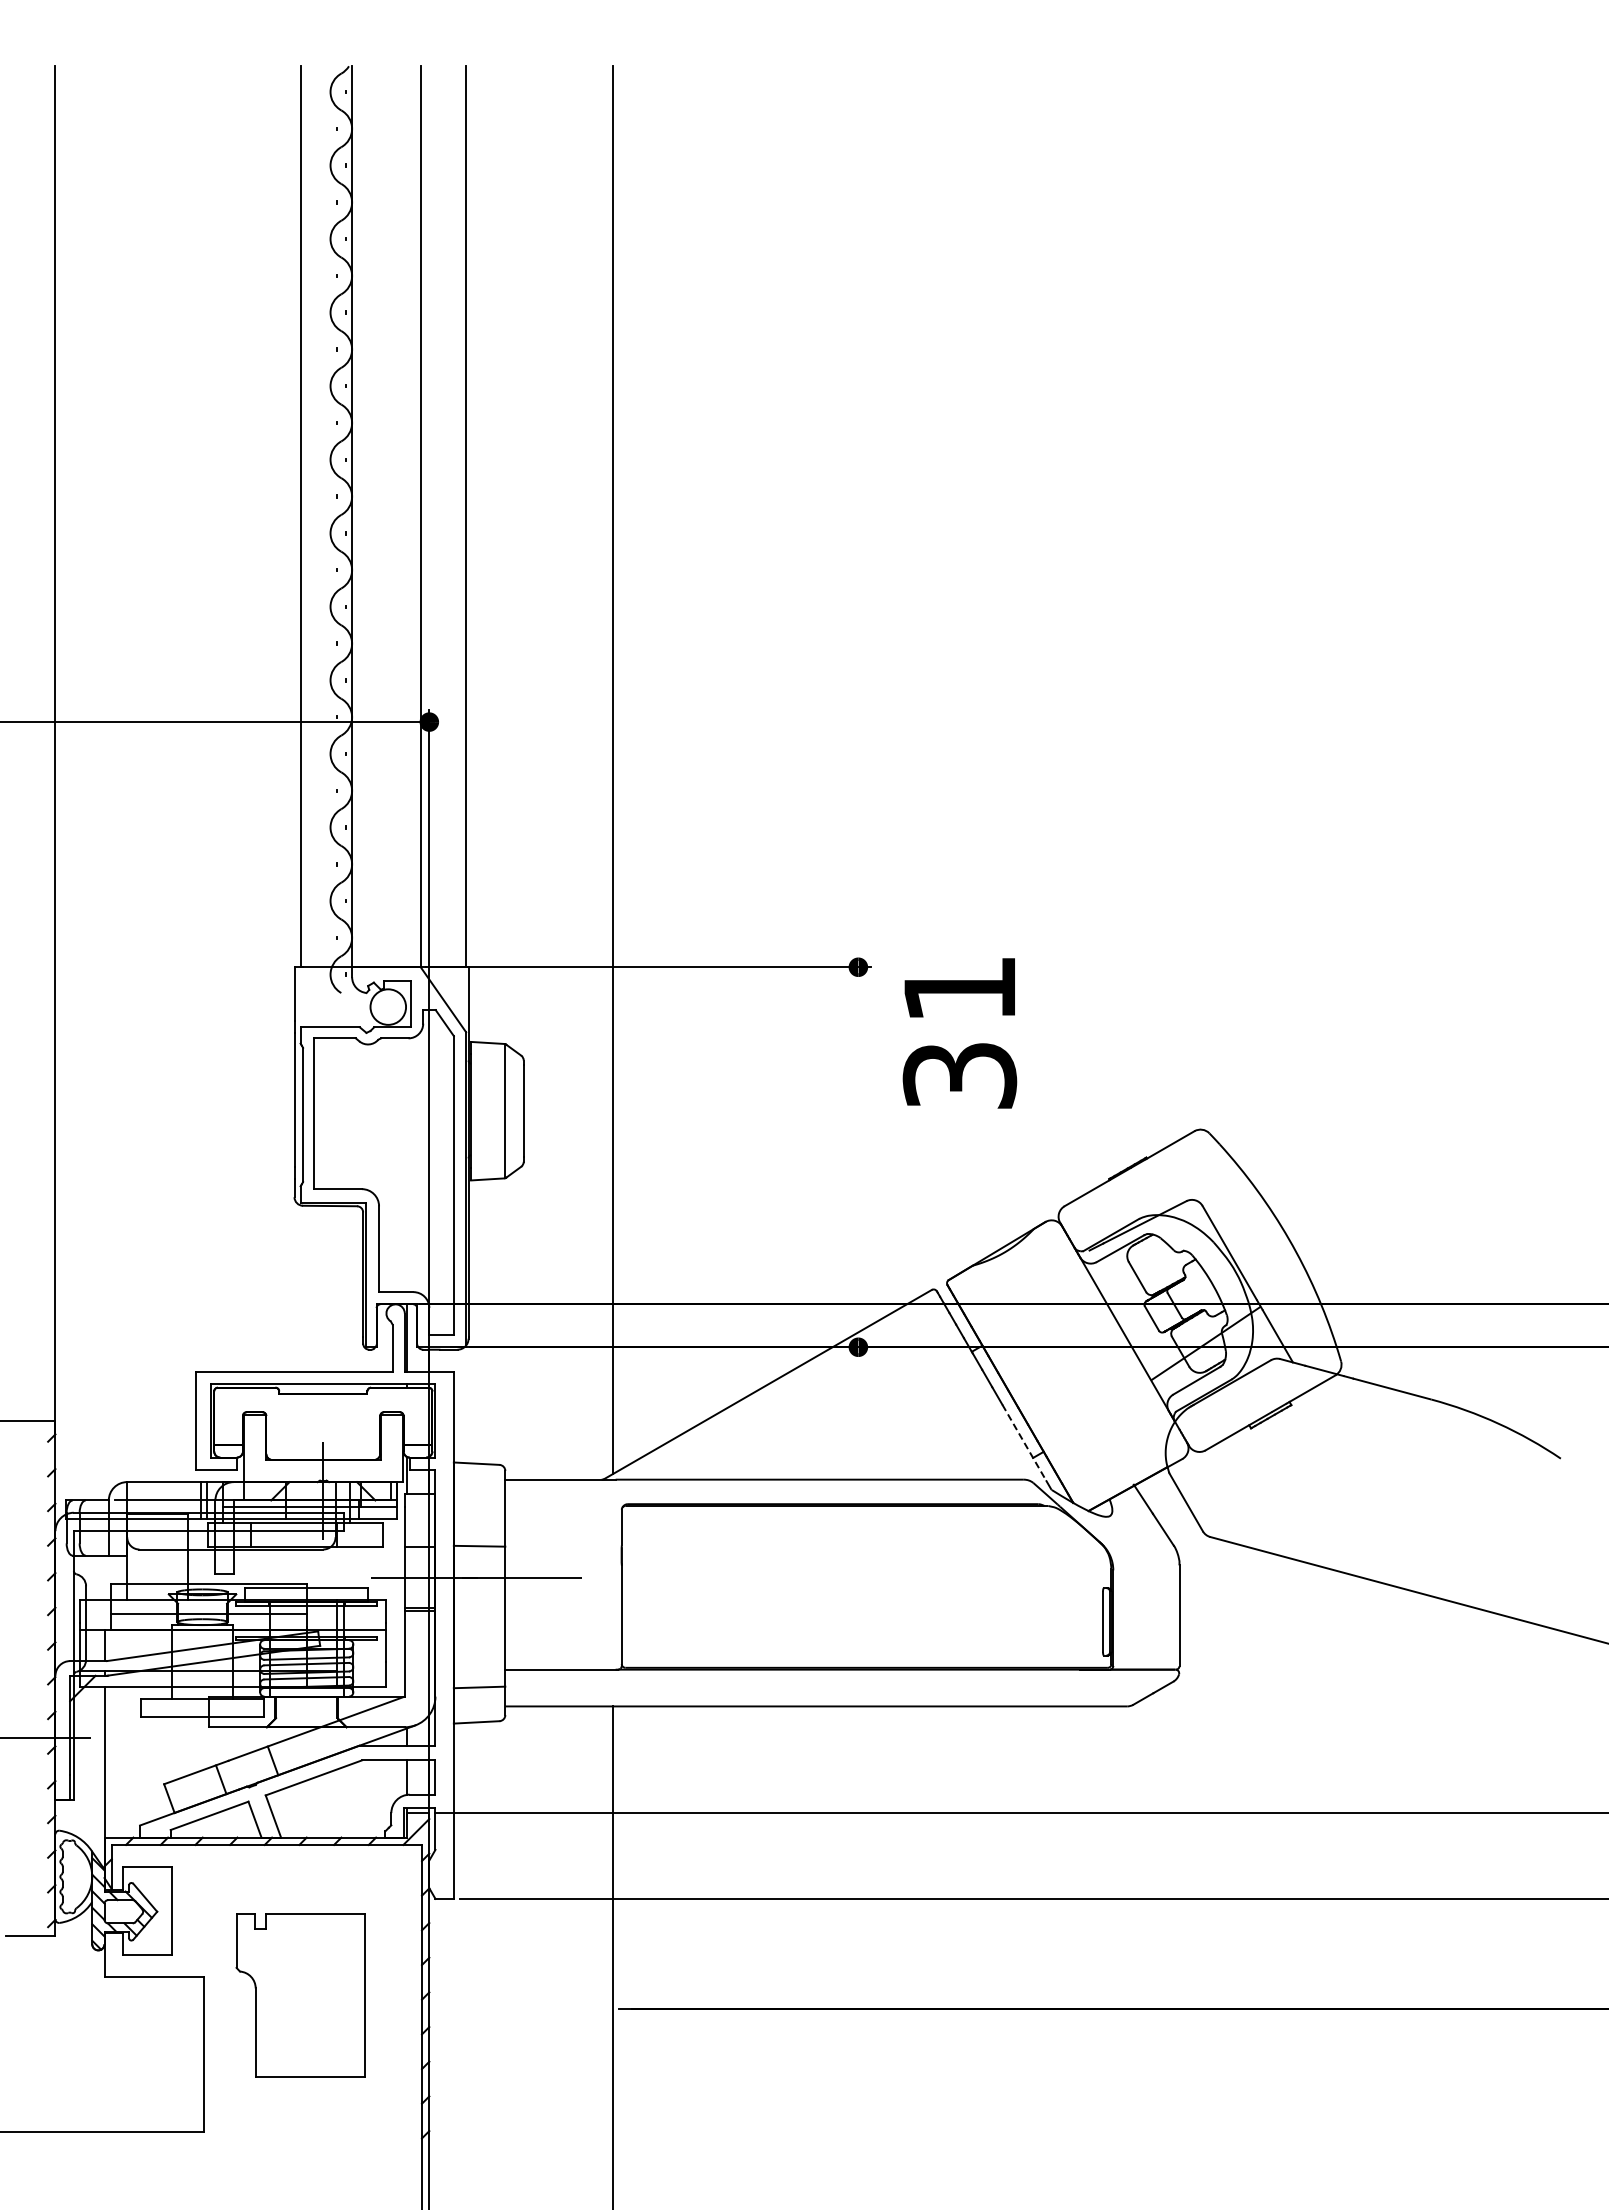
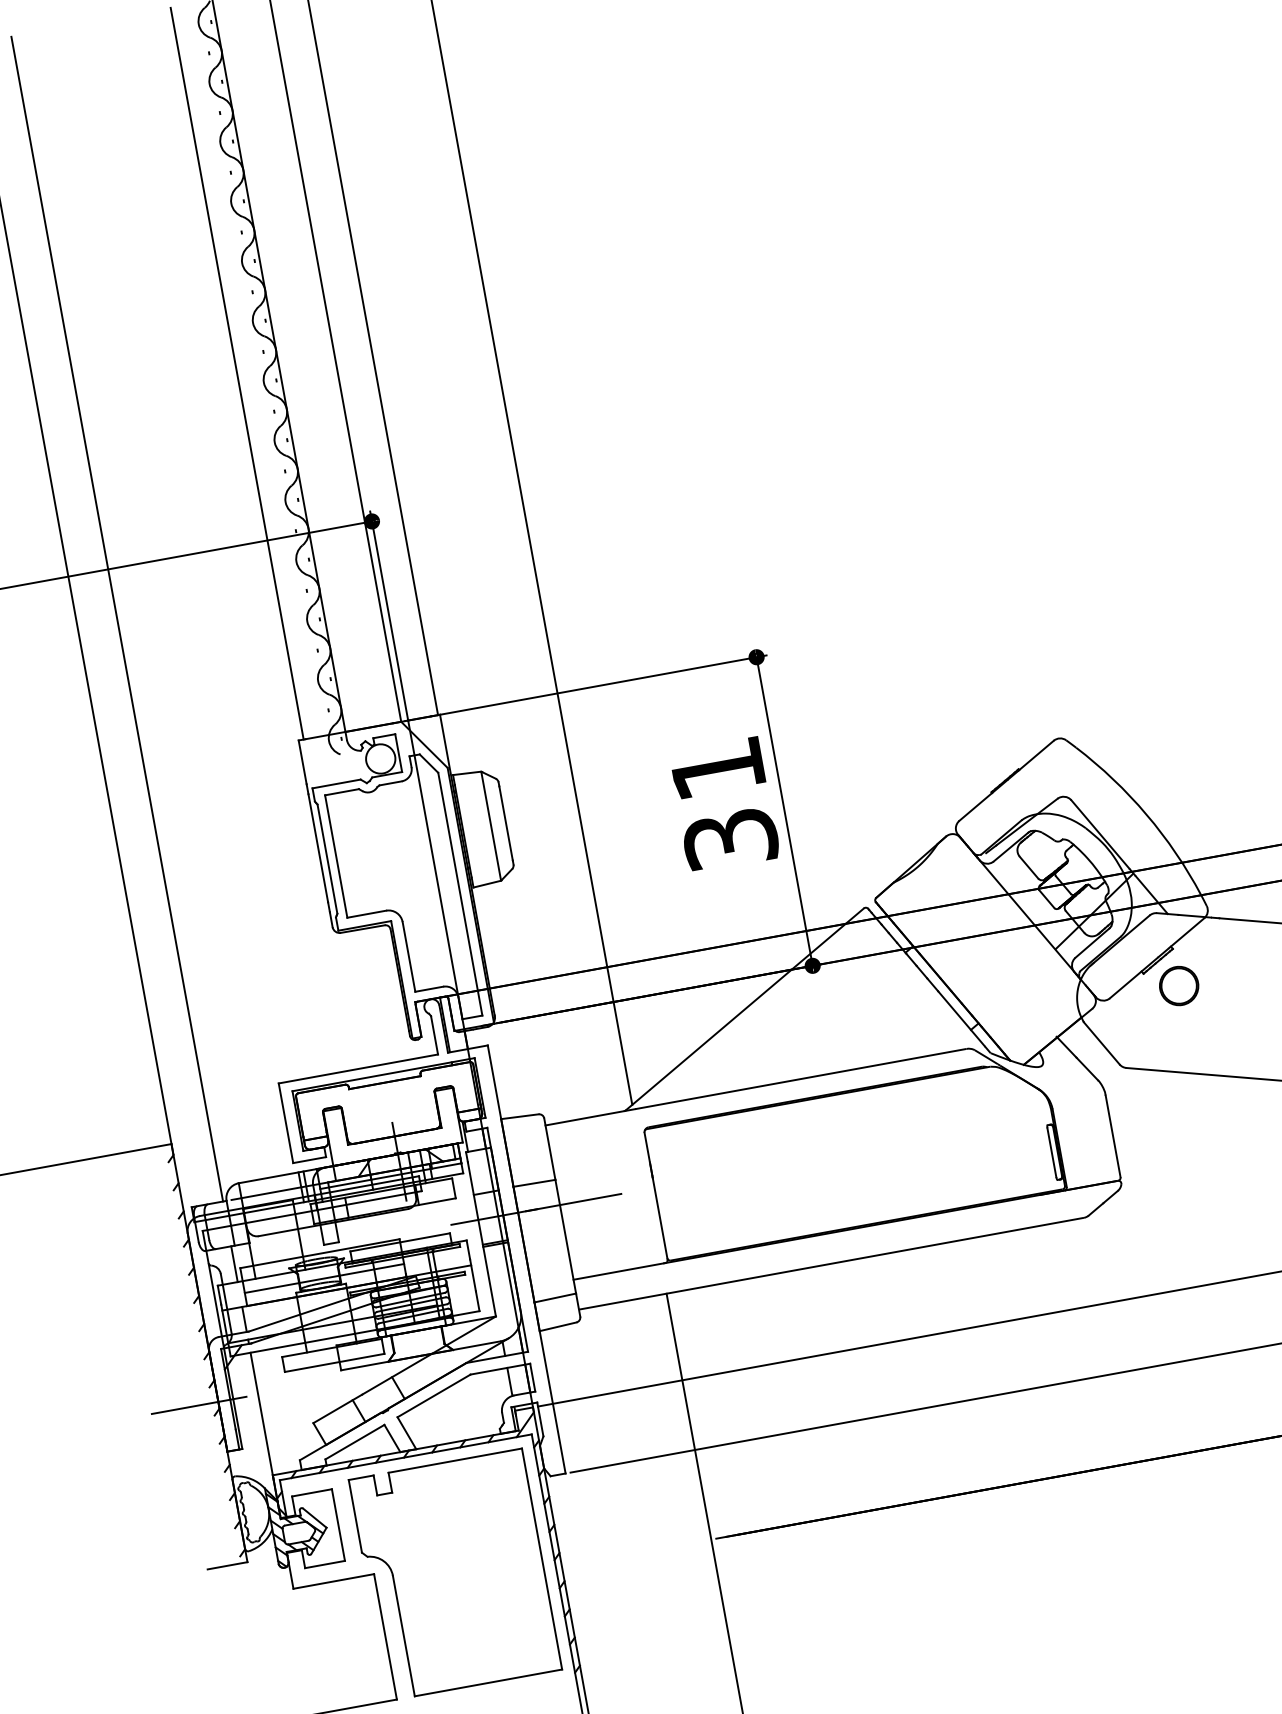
line: (104, 783) -> (117, 619), added
text: (959, 1033) -> (724, 805), moved
line: (858, 1157) -> (784, 811), added
line: (1024, 1442) -> (961, 1018), dashed -> solid
part: (1290, 1450) -> (1178, 985), added
line: (104, 1577) -> (234, 1264), added
part: (300, 1995) -> (455, 1574), size x1.67

